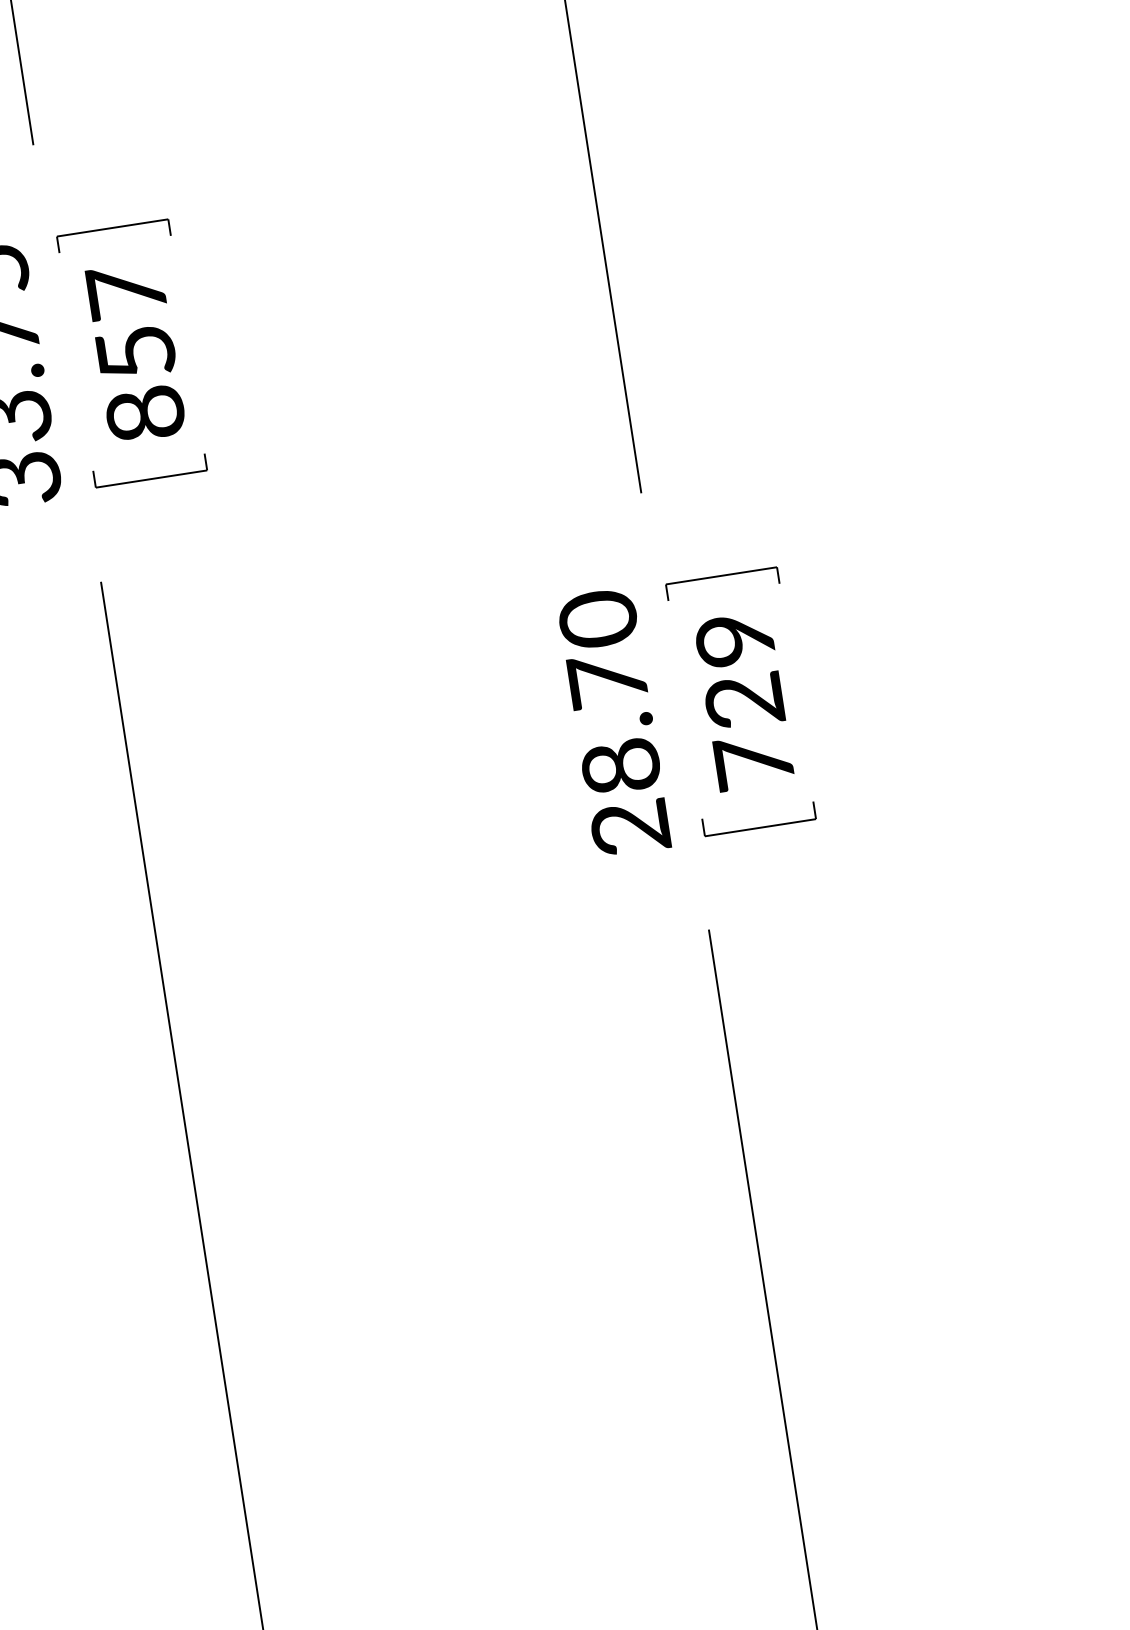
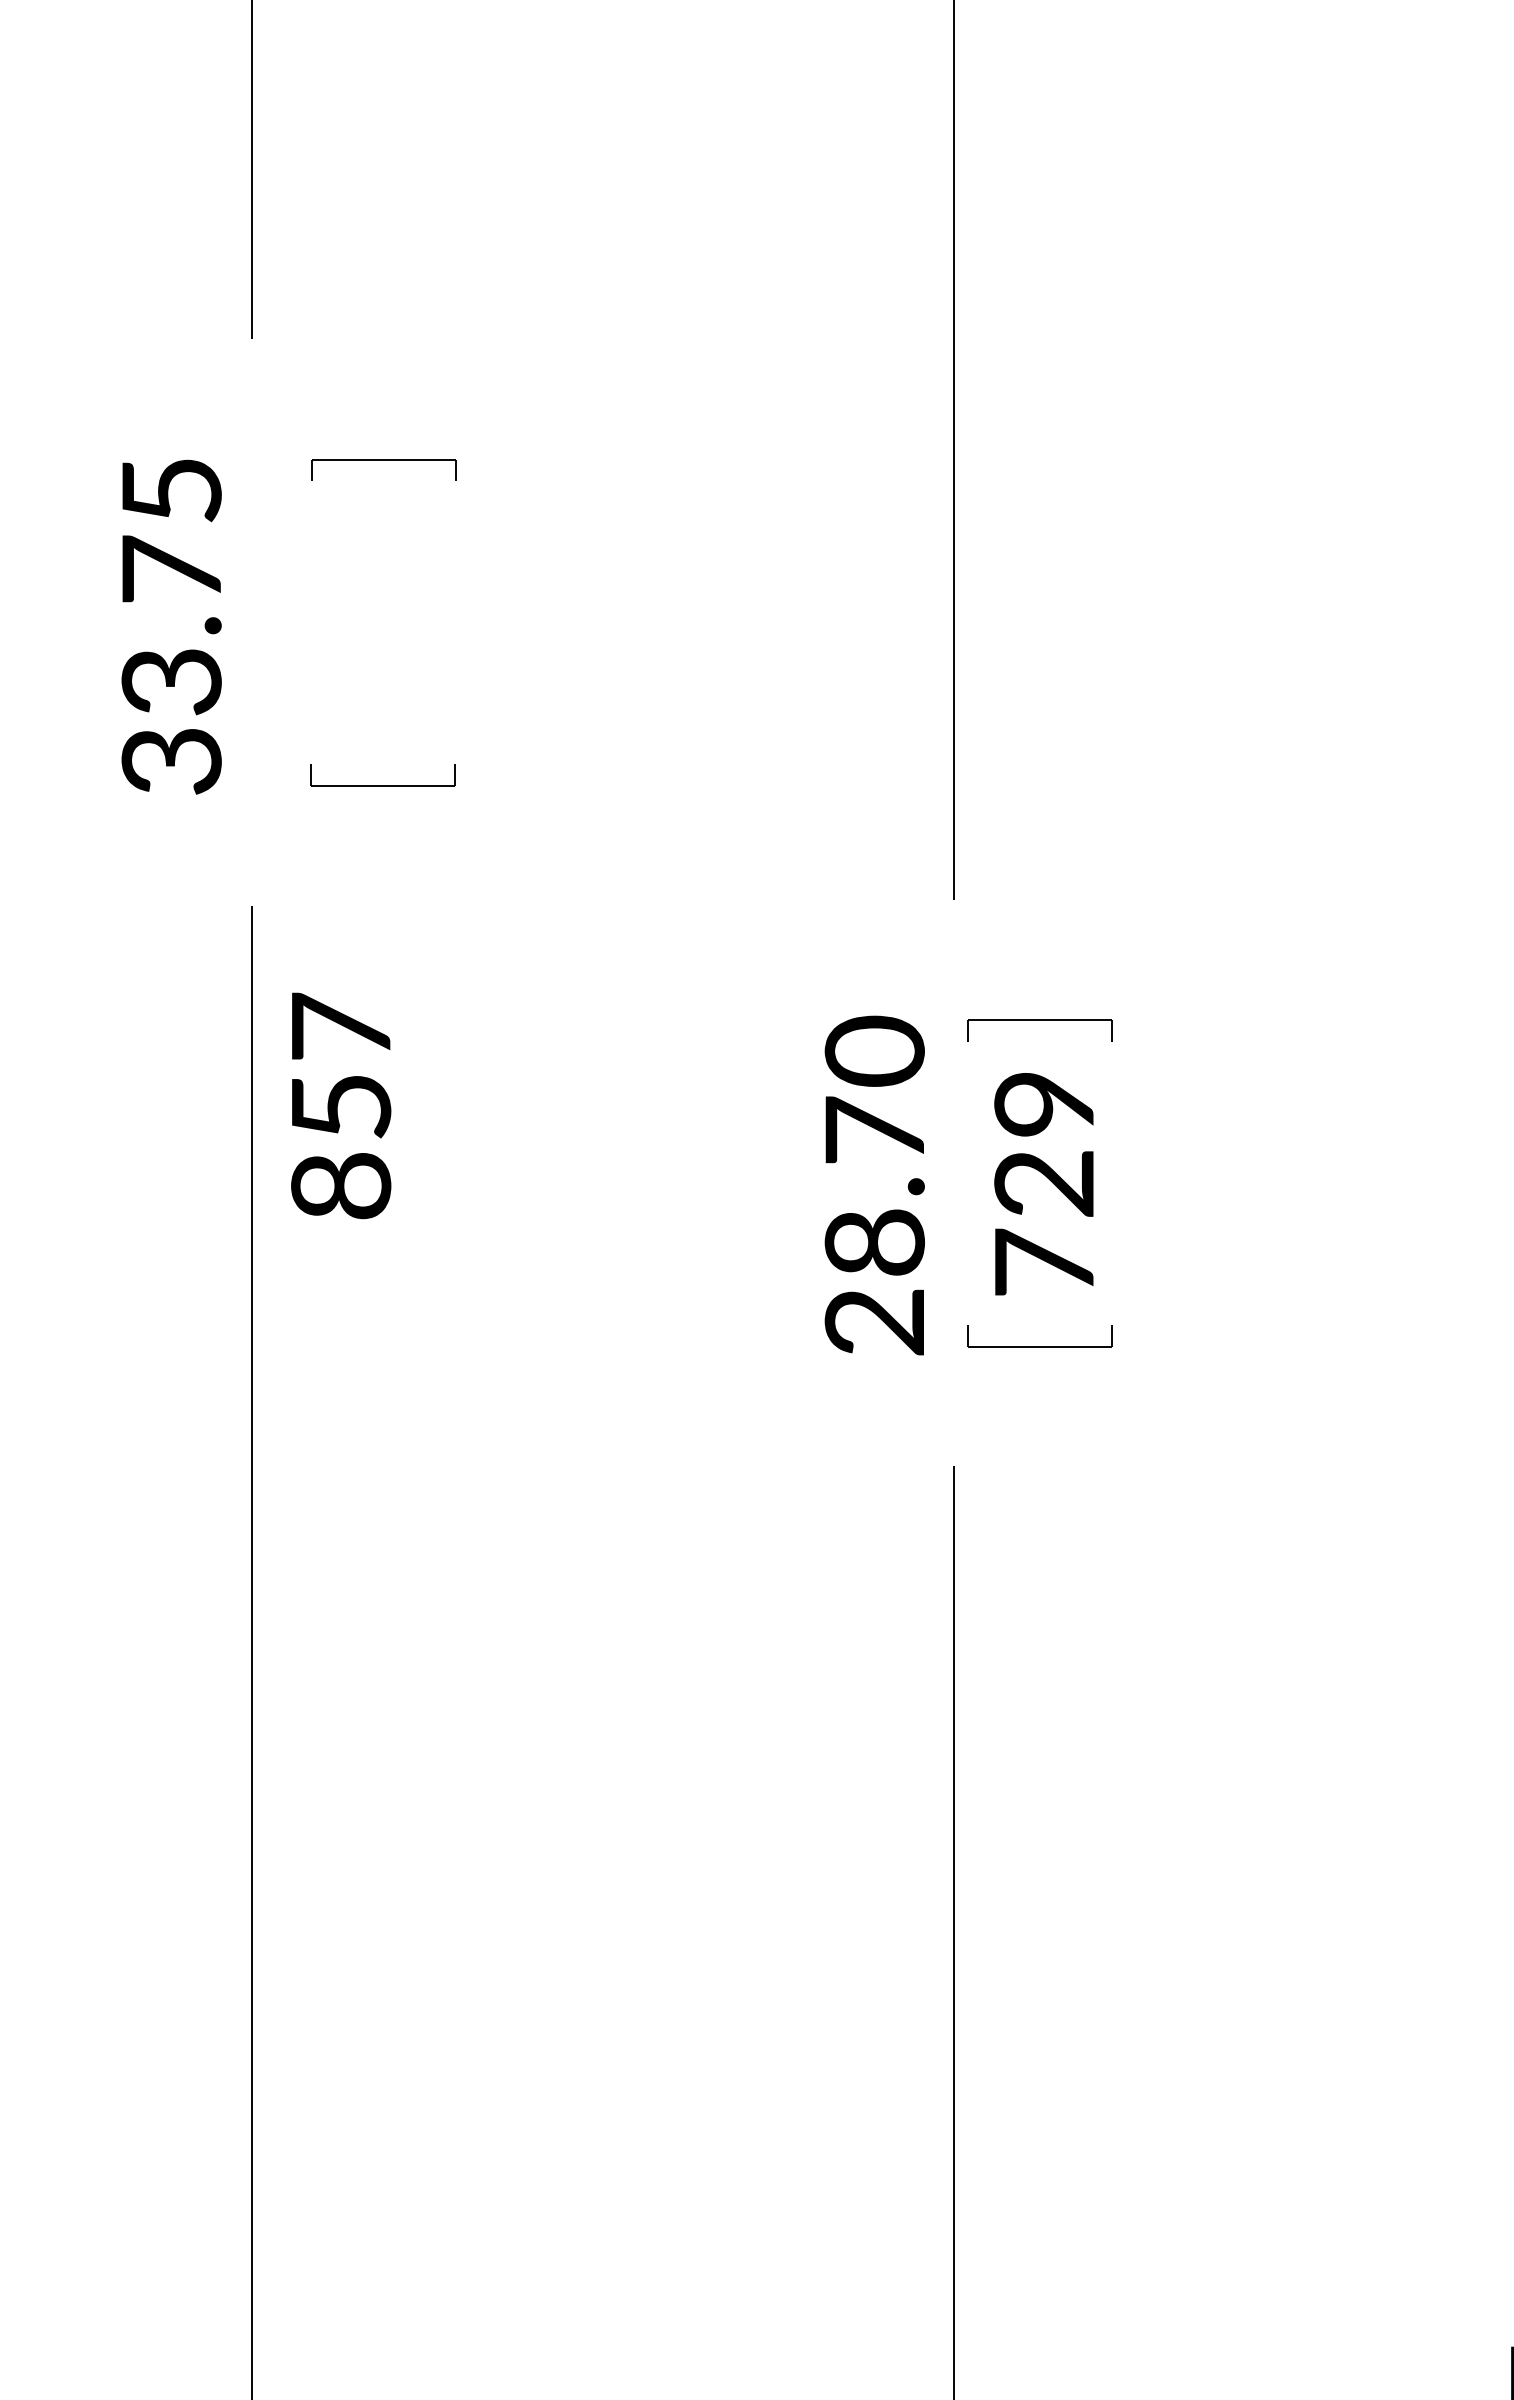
part: (112, 228) -> (383, 460), moved
text: (136, 351) -> (341, 1105), moved
part: (151, 478) -> (382, 785), moved

